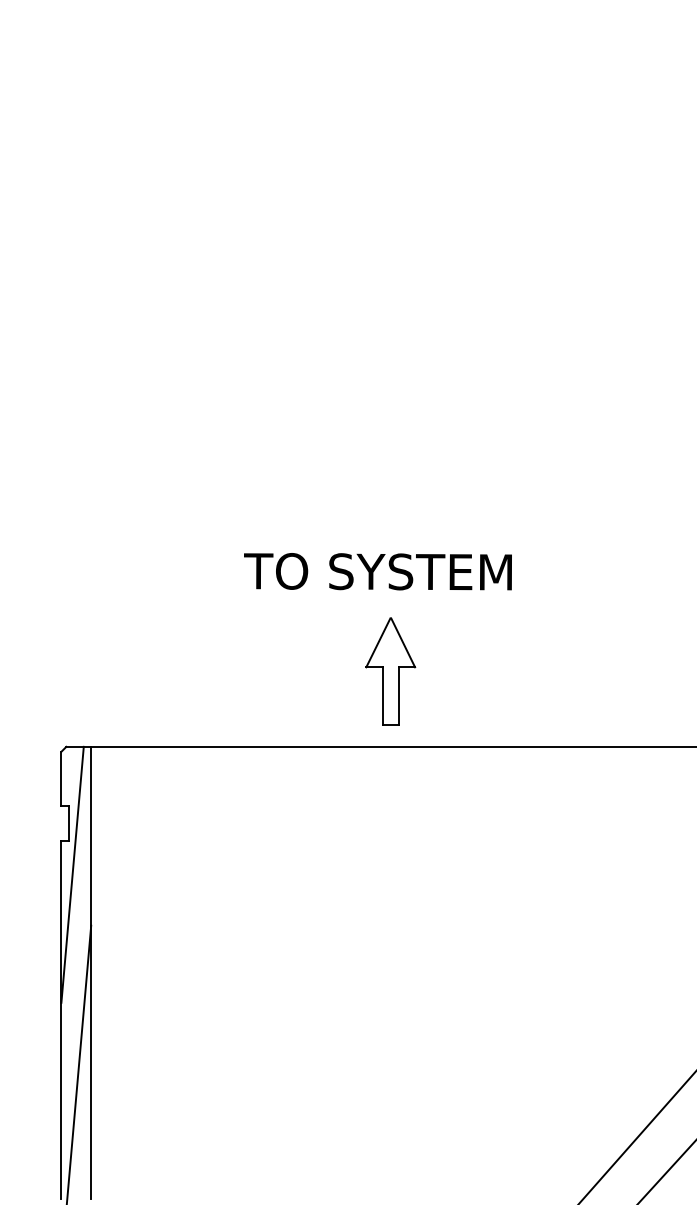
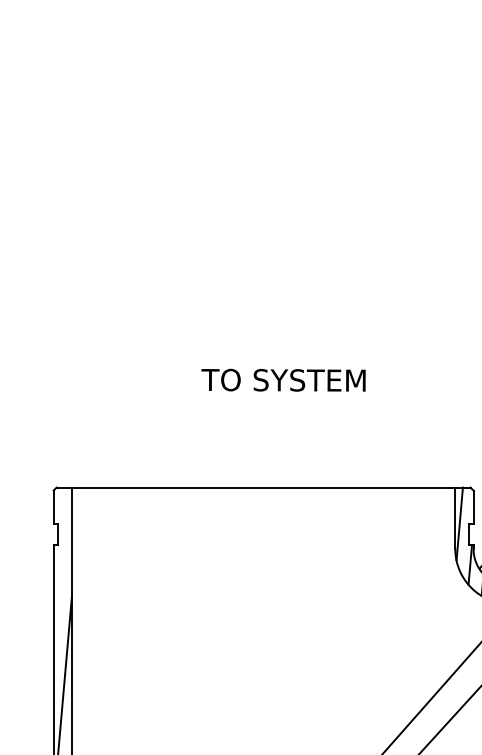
text: (377, 570) -> (283, 379), moved
part: (390, 669) -> (255, 440), removed
line: (72, 873) -> (60, 565), removed

